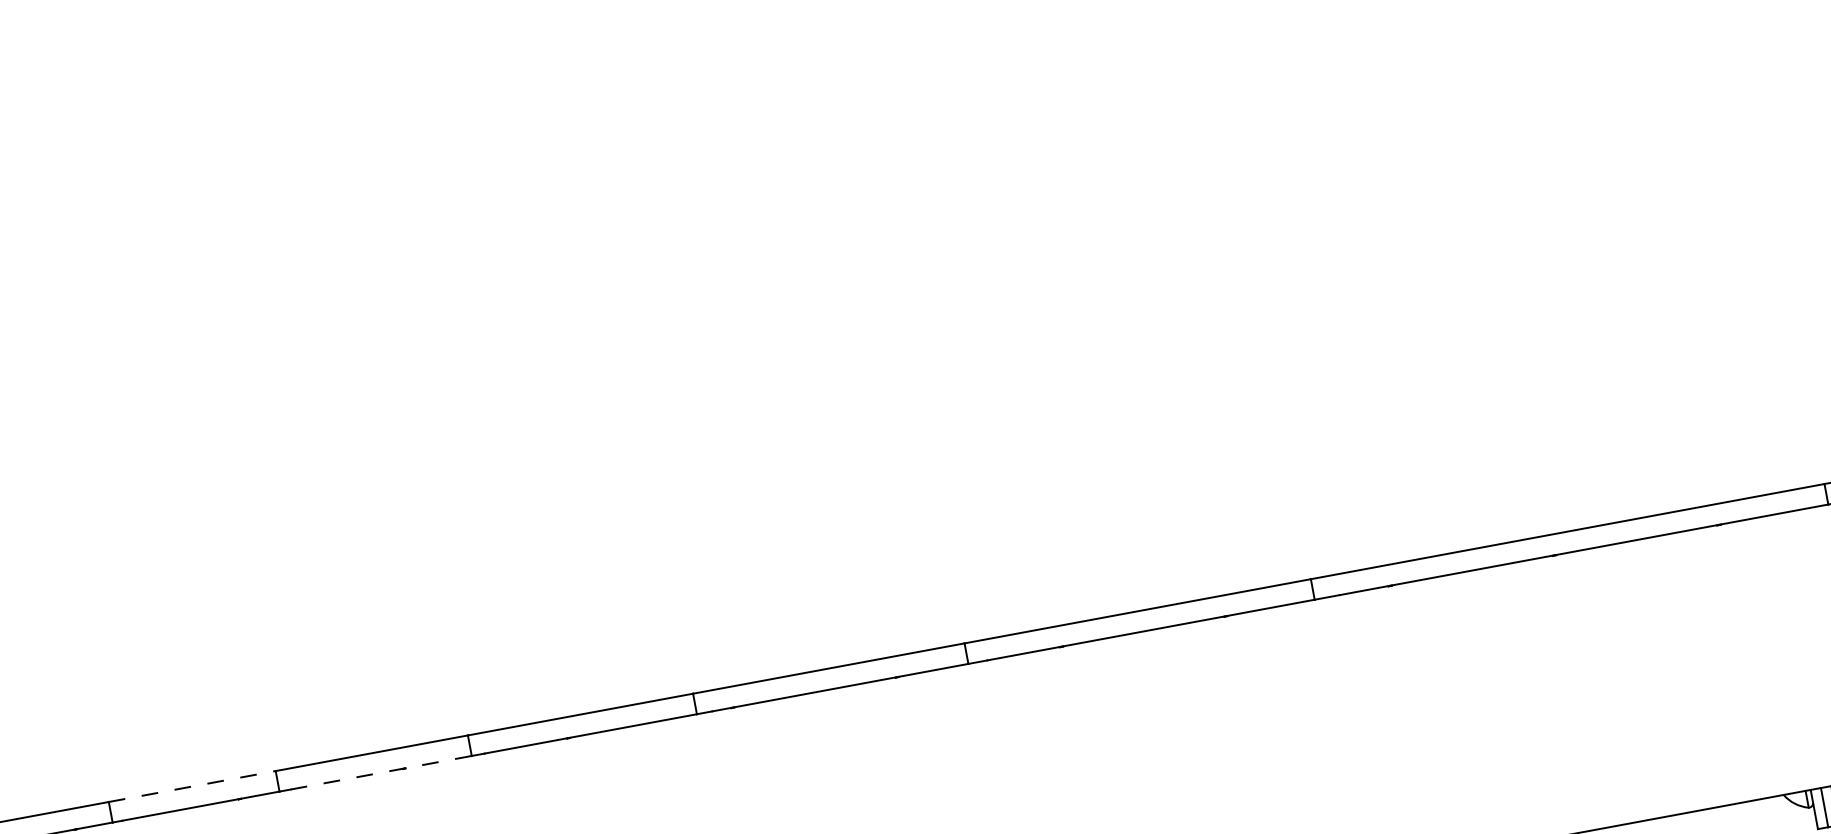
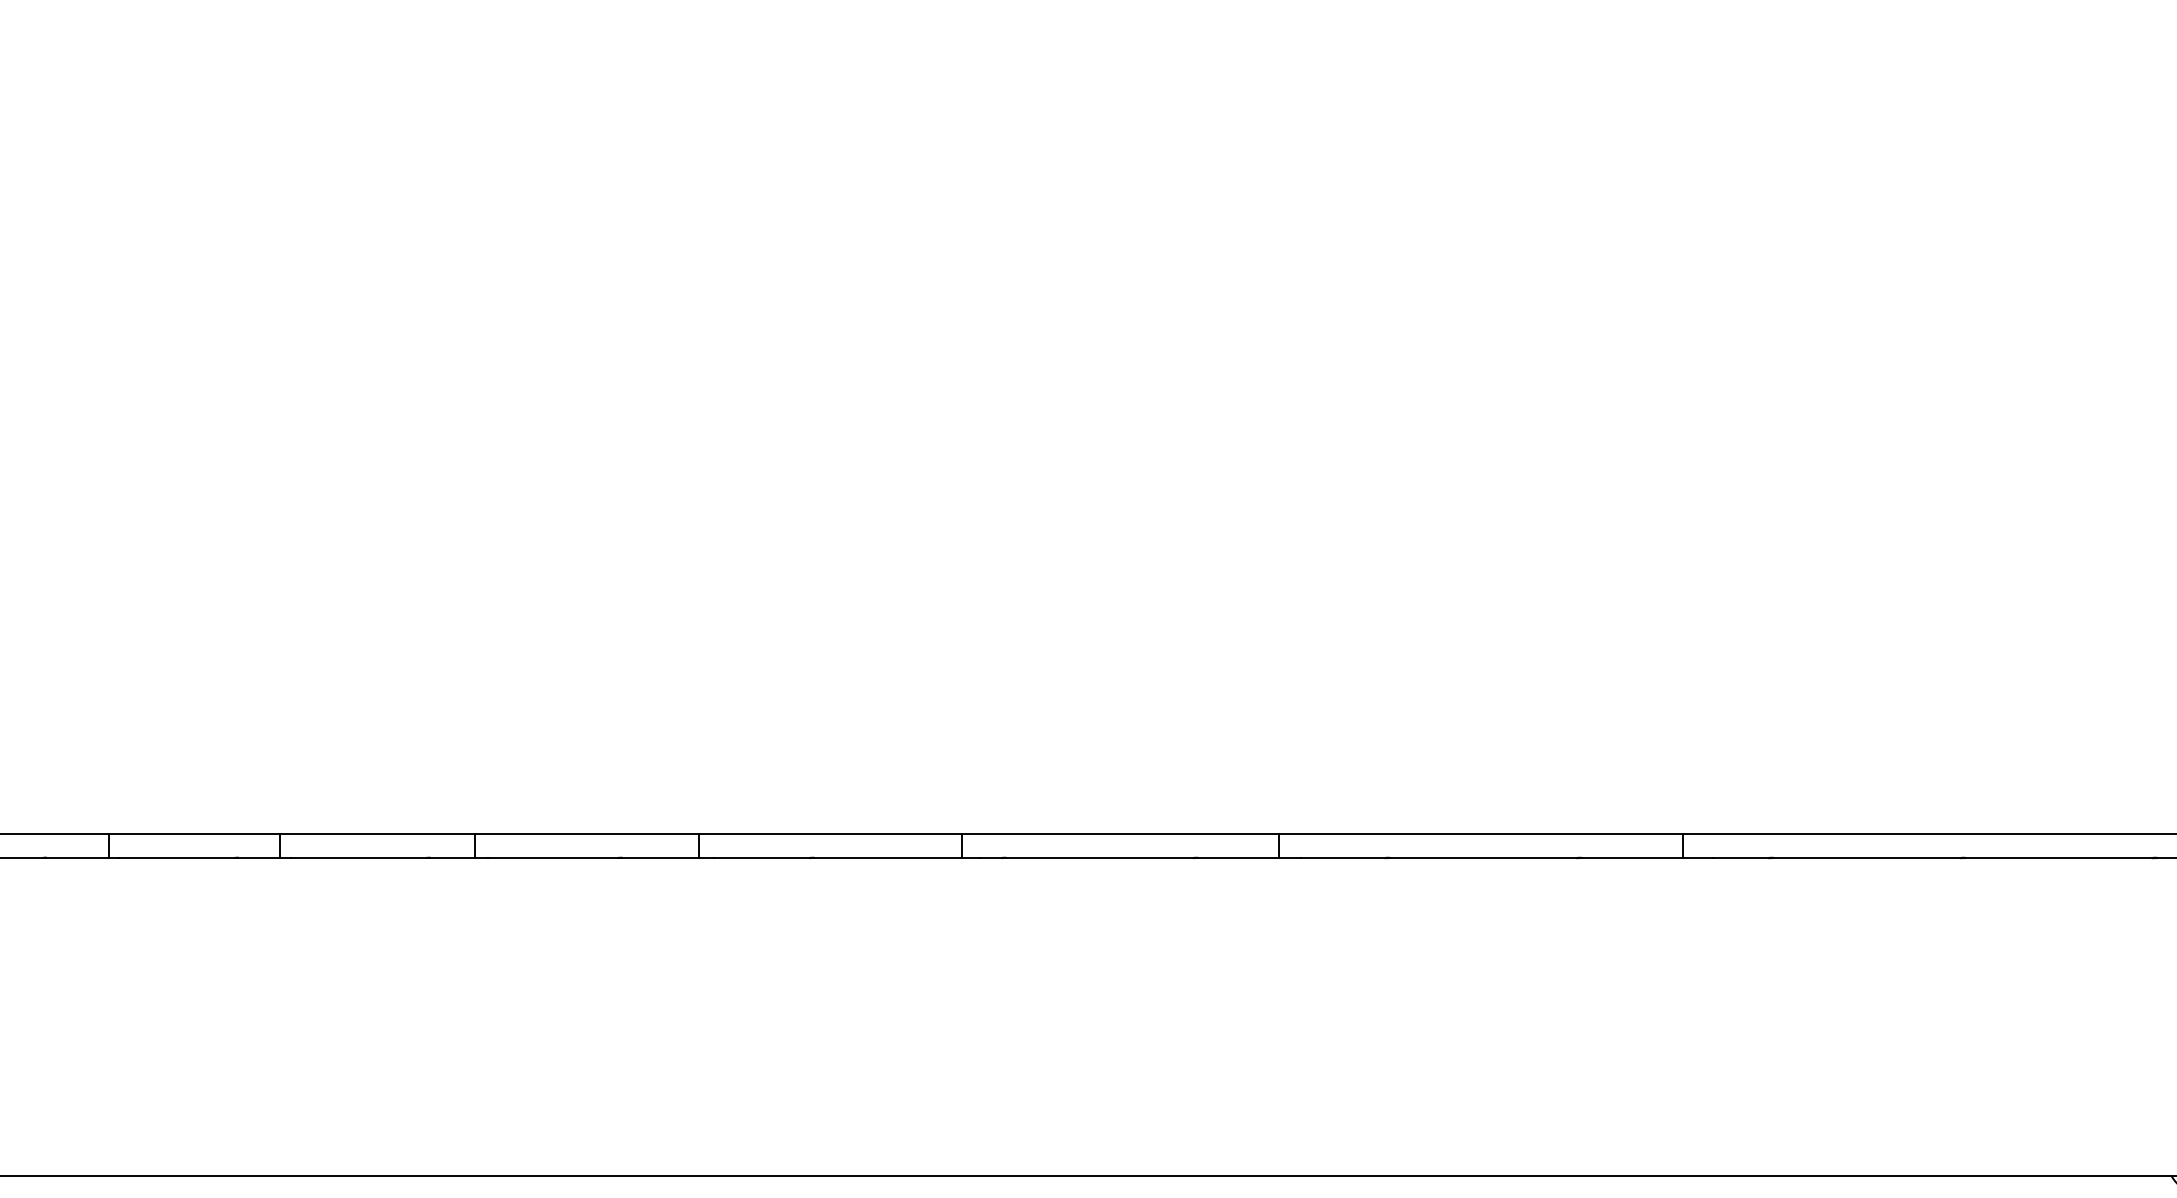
line: (381, 772) -> (593, 857), dashed -> solid
line: (192, 786) -> (377, 833), dashed -> solid

